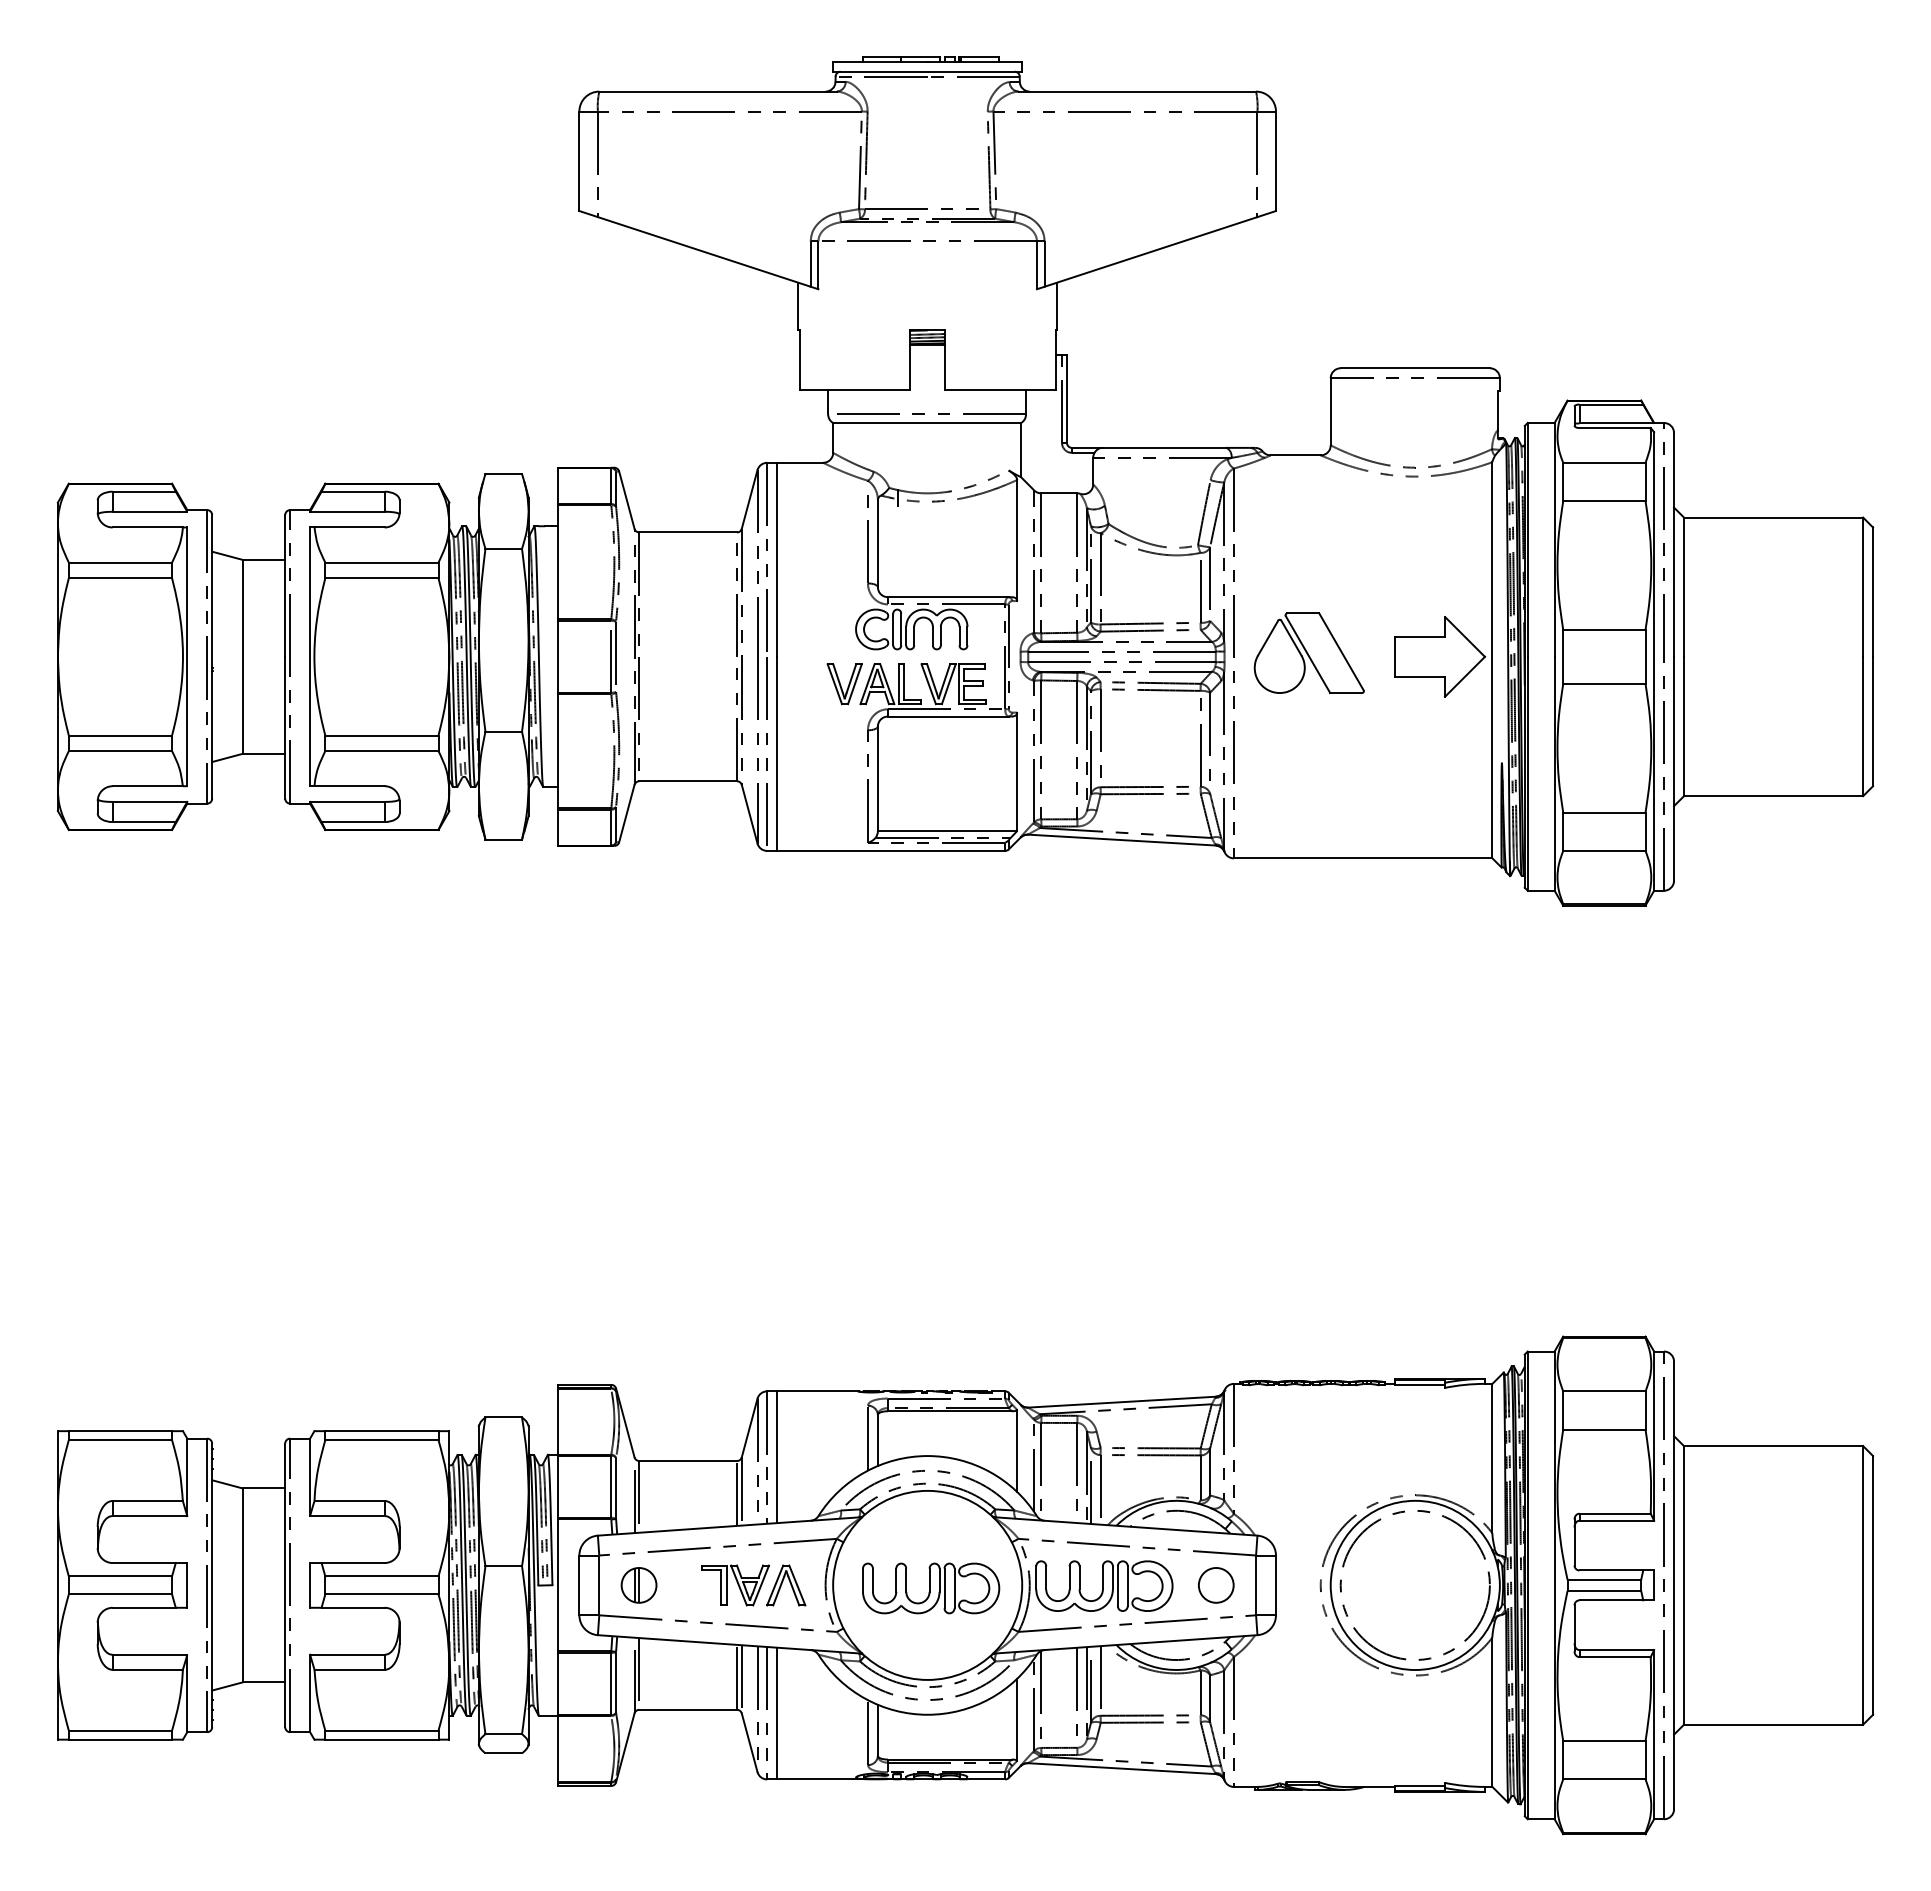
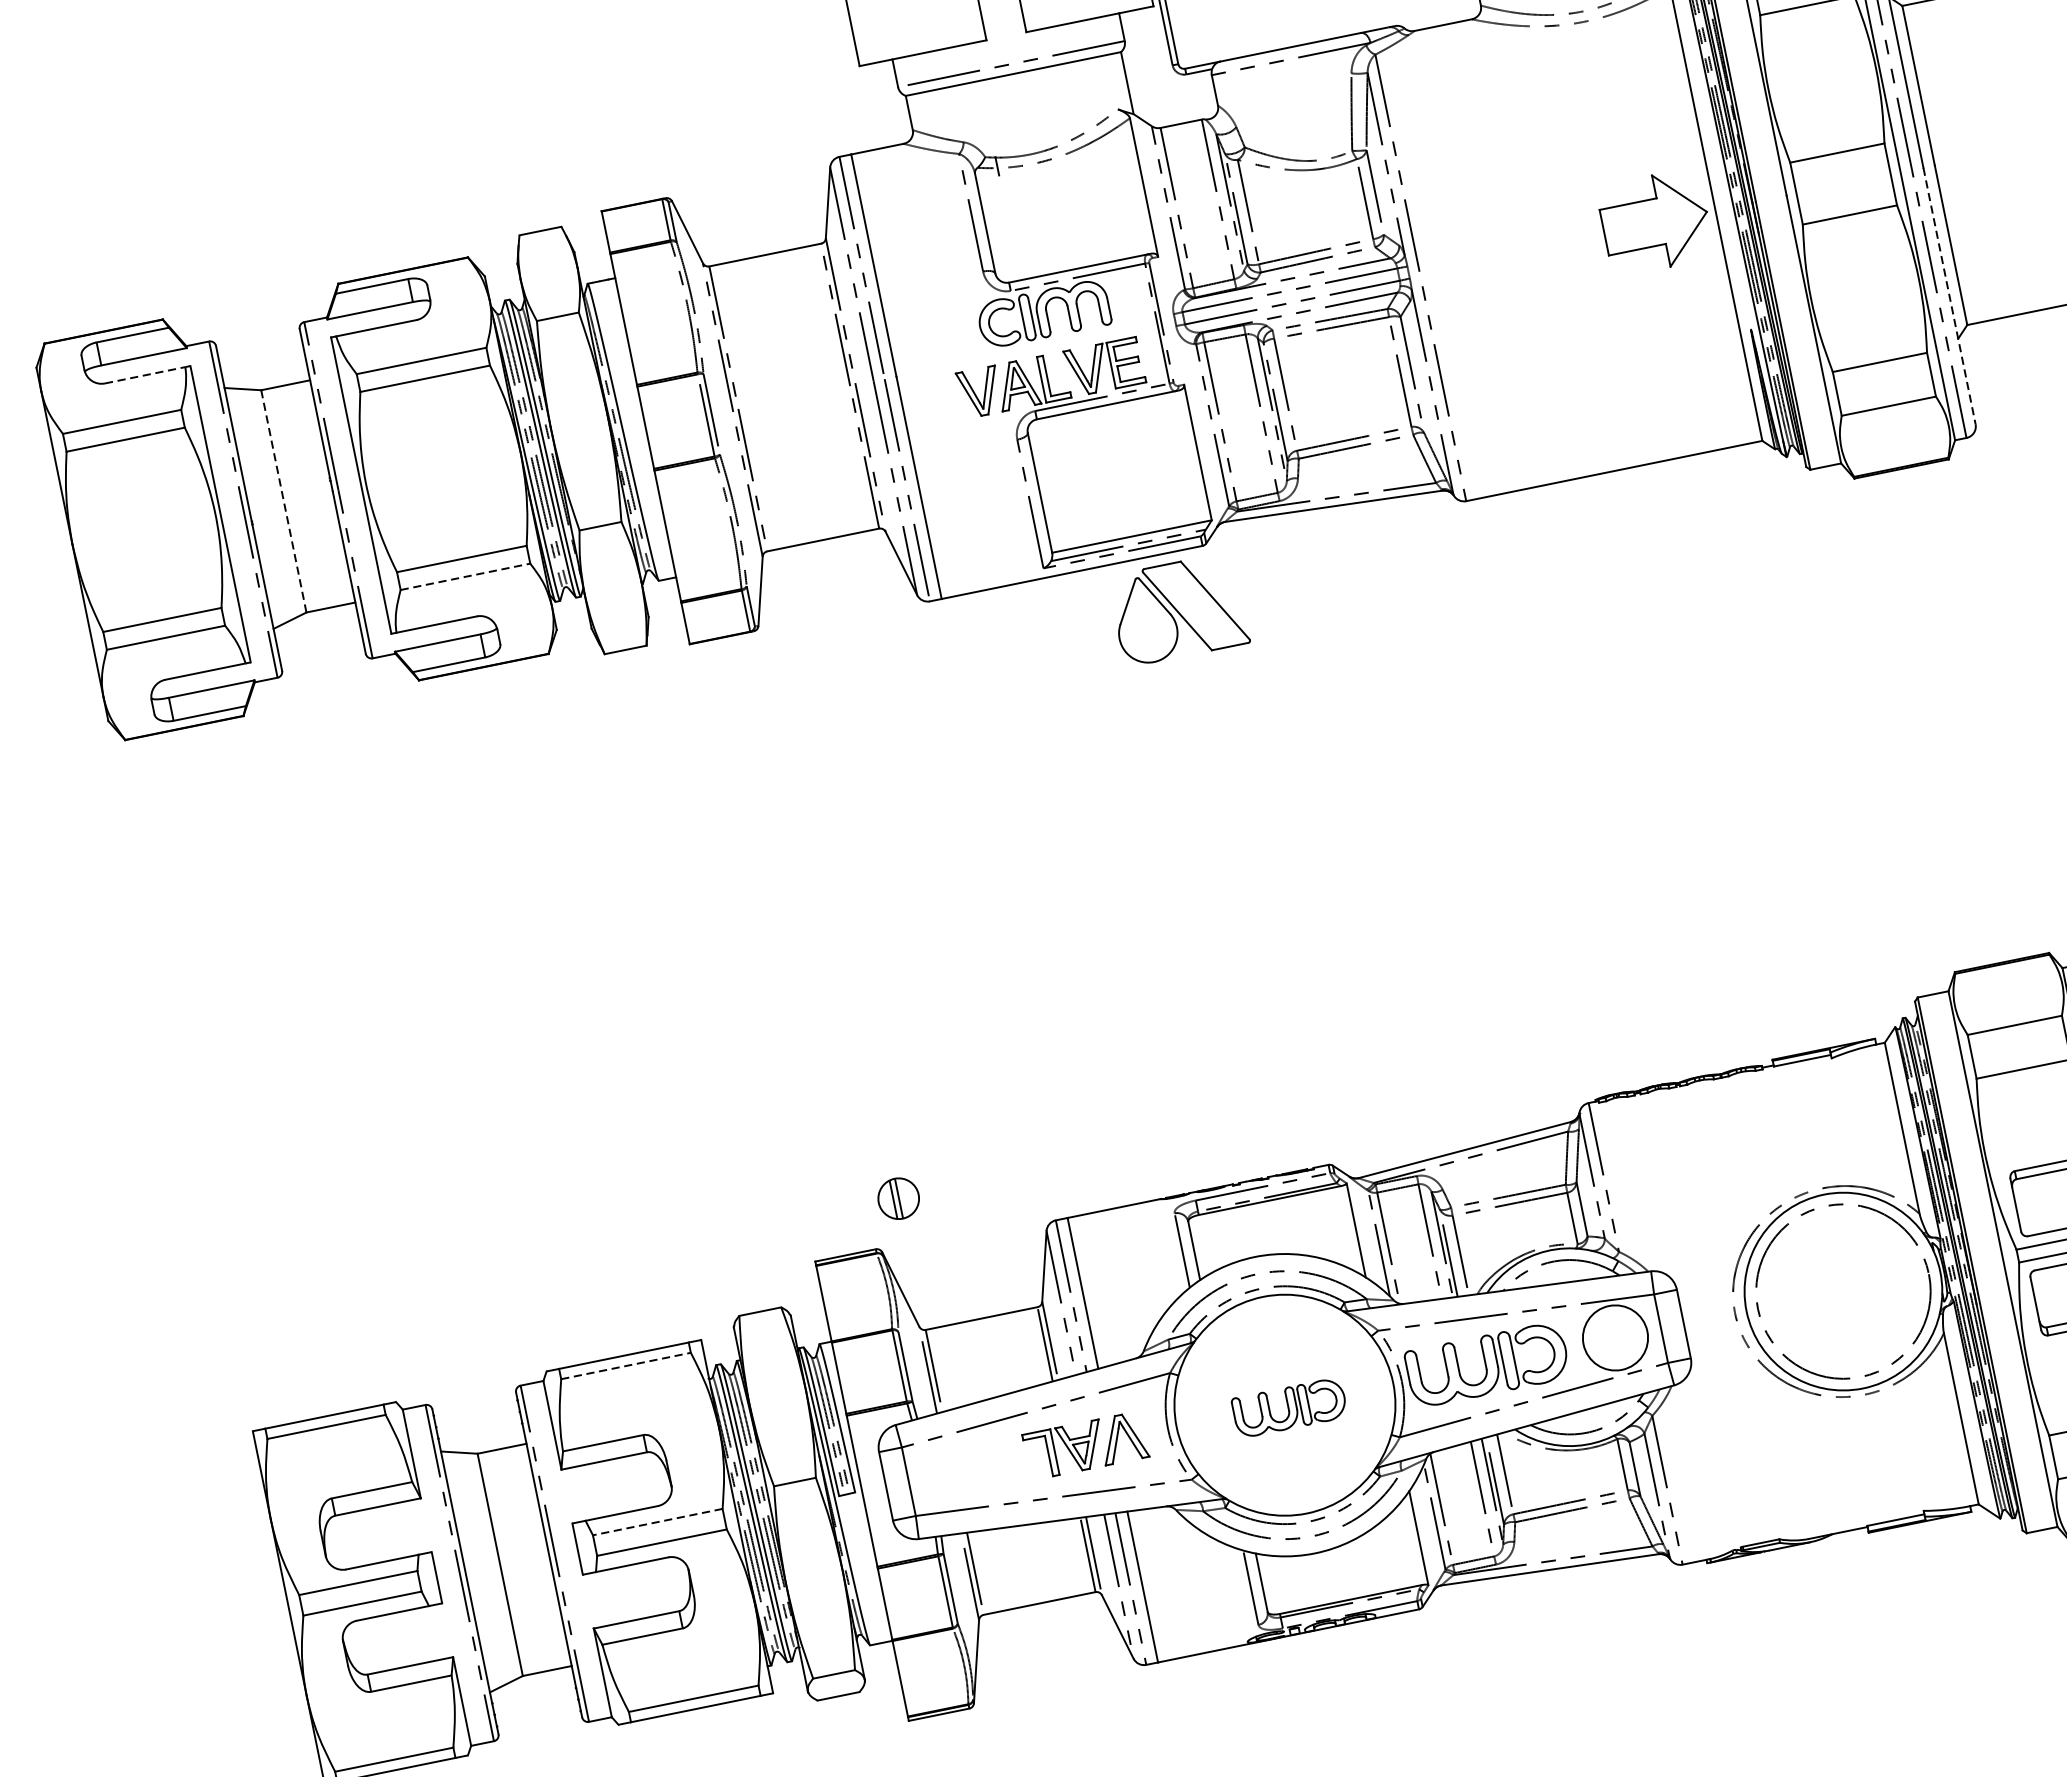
line: (148, 527) -> (146, 375), solid -> dashed
part: (1308, 652) -> (1177, 608), moved
line: (242, 657) -> (283, 502), solid -> dashed
line: (381, 751) -> (465, 577), solid -> dashed
line: (1674, 768) -> (1949, 295), solid -> dashed
line: (381, 1440) -> (625, 1366), solid -> dashed
line: (381, 1576) -> (657, 1522), solid -> dashed
circle: (1215, 1584) -> (1614, 1337), size x1.6
part: (638, 1585) -> (898, 1198), moved
part: (931, 1588) -> (1290, 1407), size x0.7

